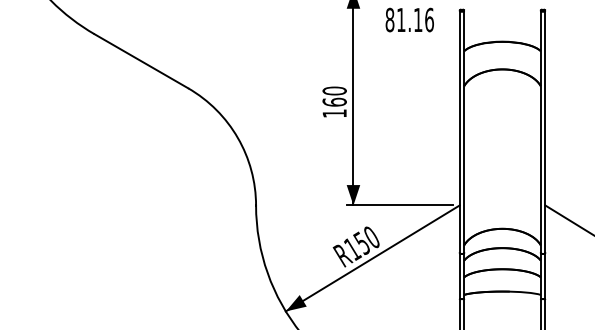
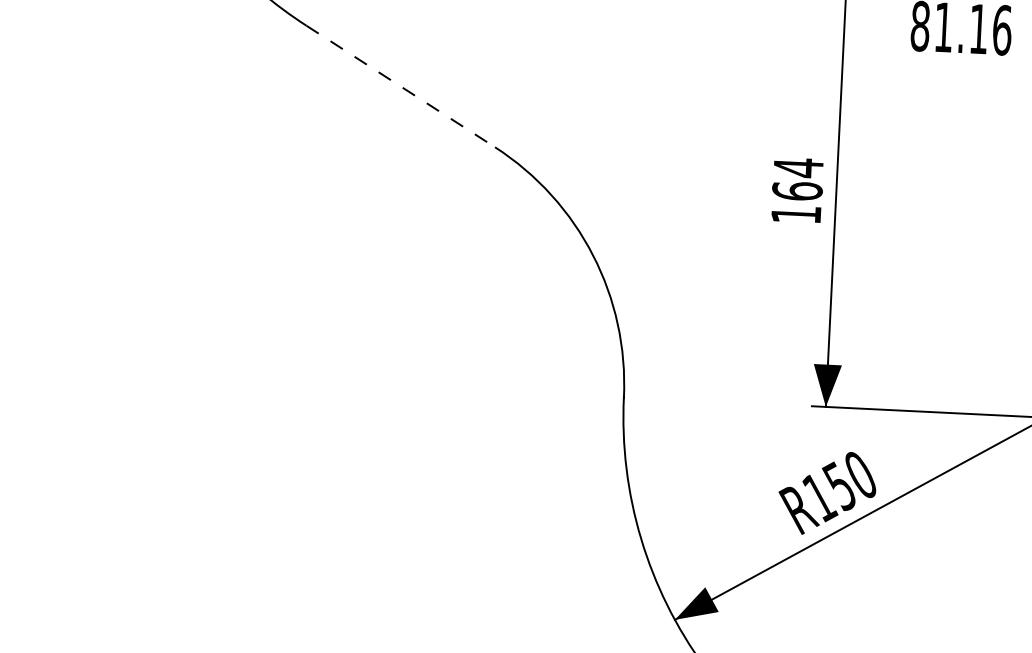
line: (141, 61) -> (400, 87), solid -> dashed
text: (334, 90) -> (798, 166), 160 -> 164

